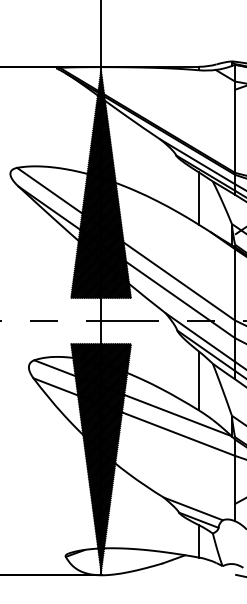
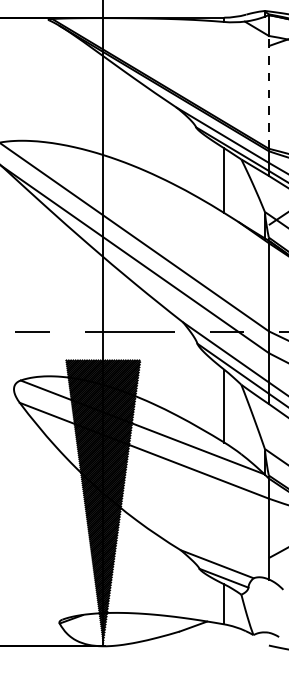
line: (235, 127) -> (269, 92), solid -> dashed
hatch: (100, 182) -> (102, 160), removed

